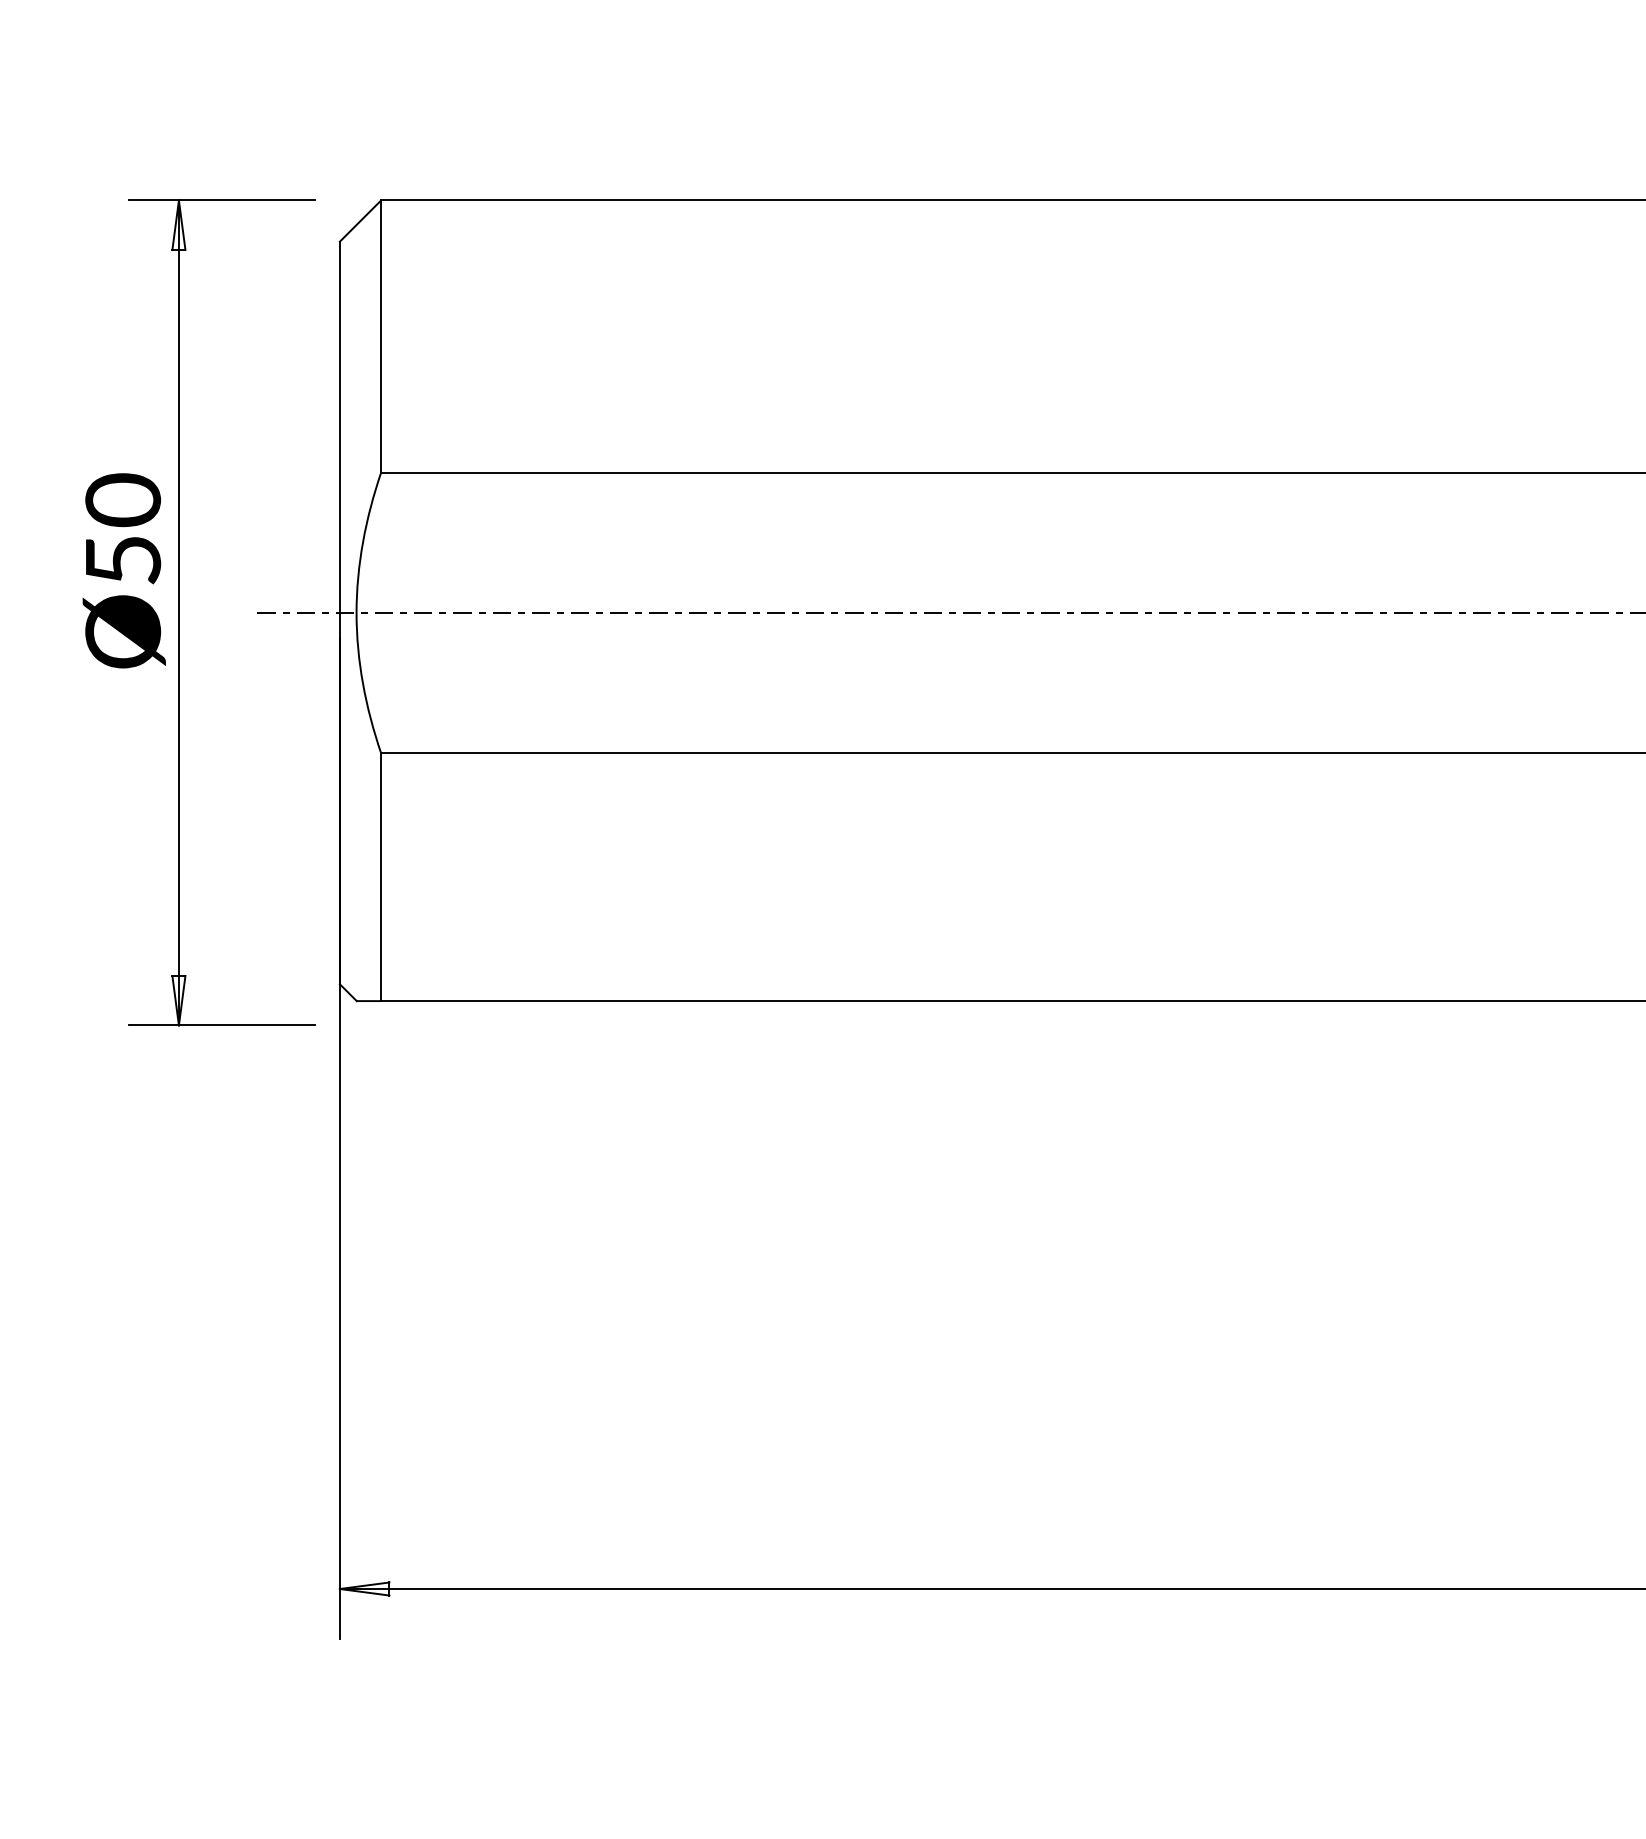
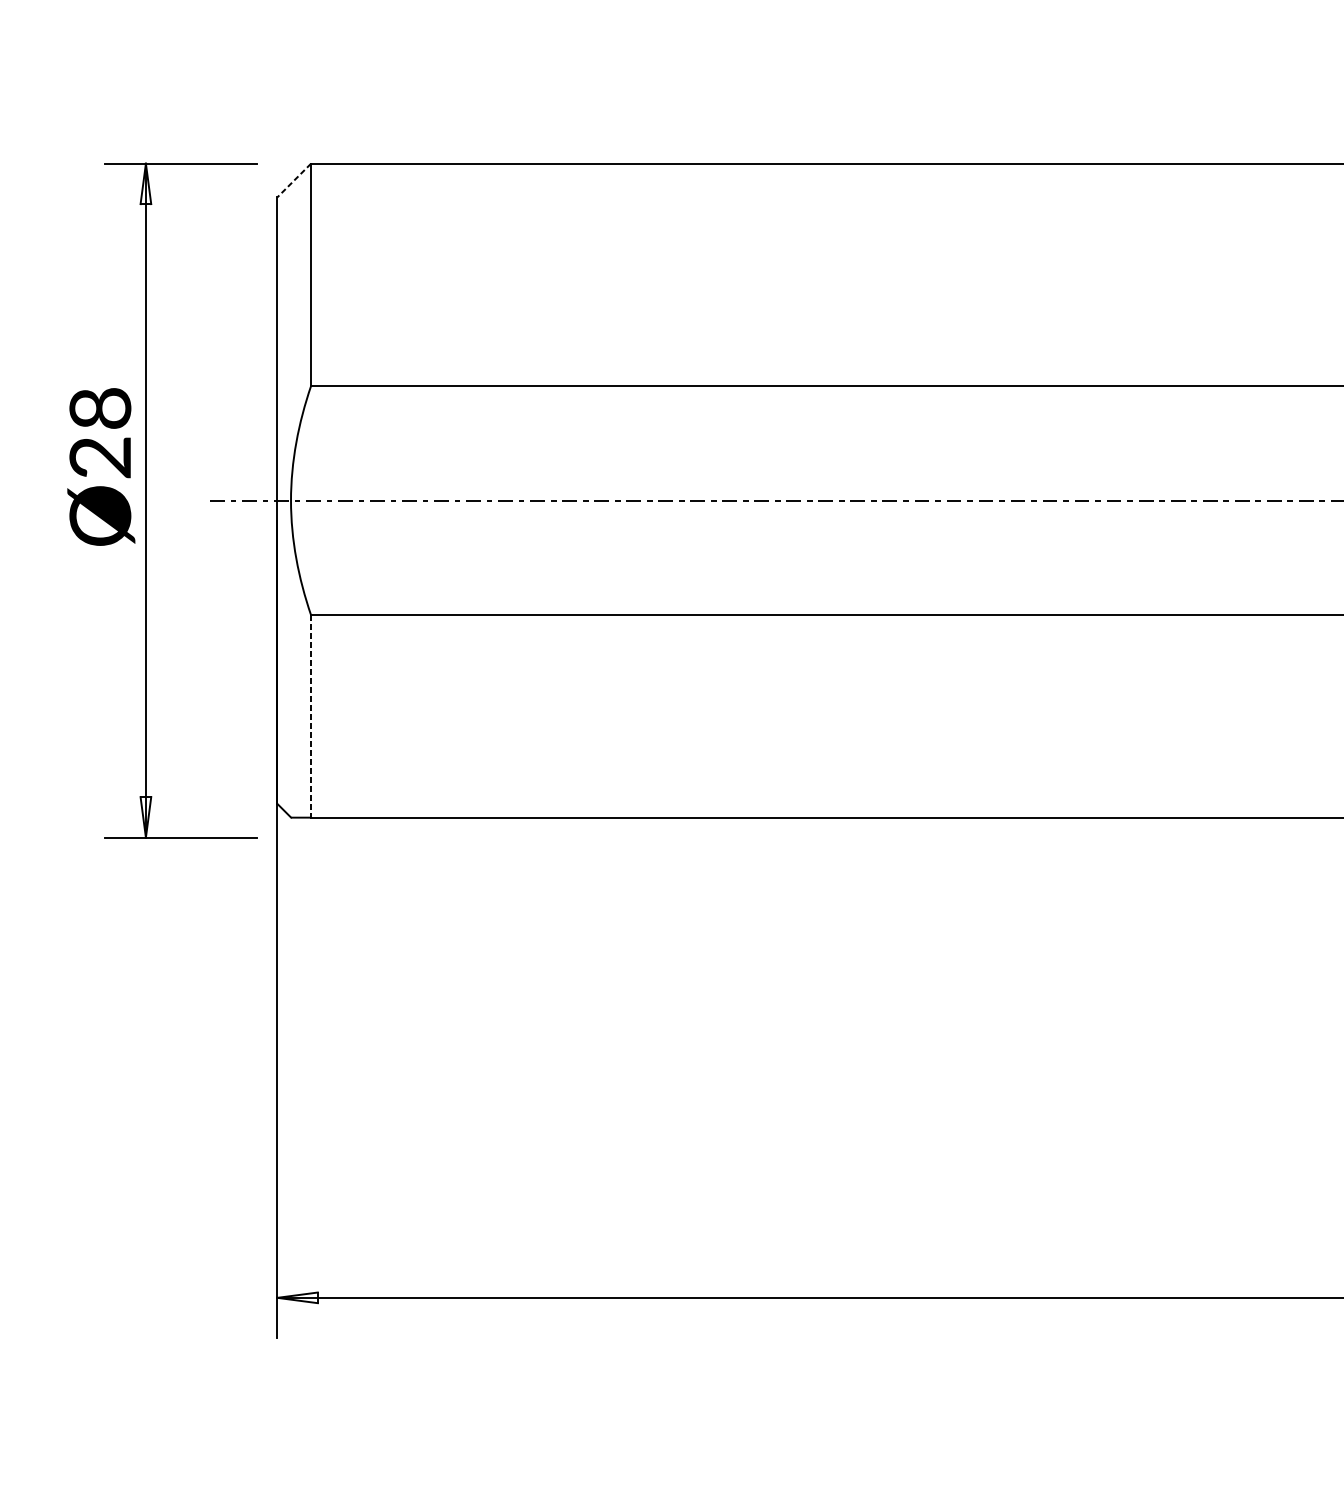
line: (360, 221) -> (294, 180), solid -> dashed
text: (123, 529) -> (100, 432), Ø50 -> Ø28
line: (381, 877) -> (311, 716), solid -> dashed

